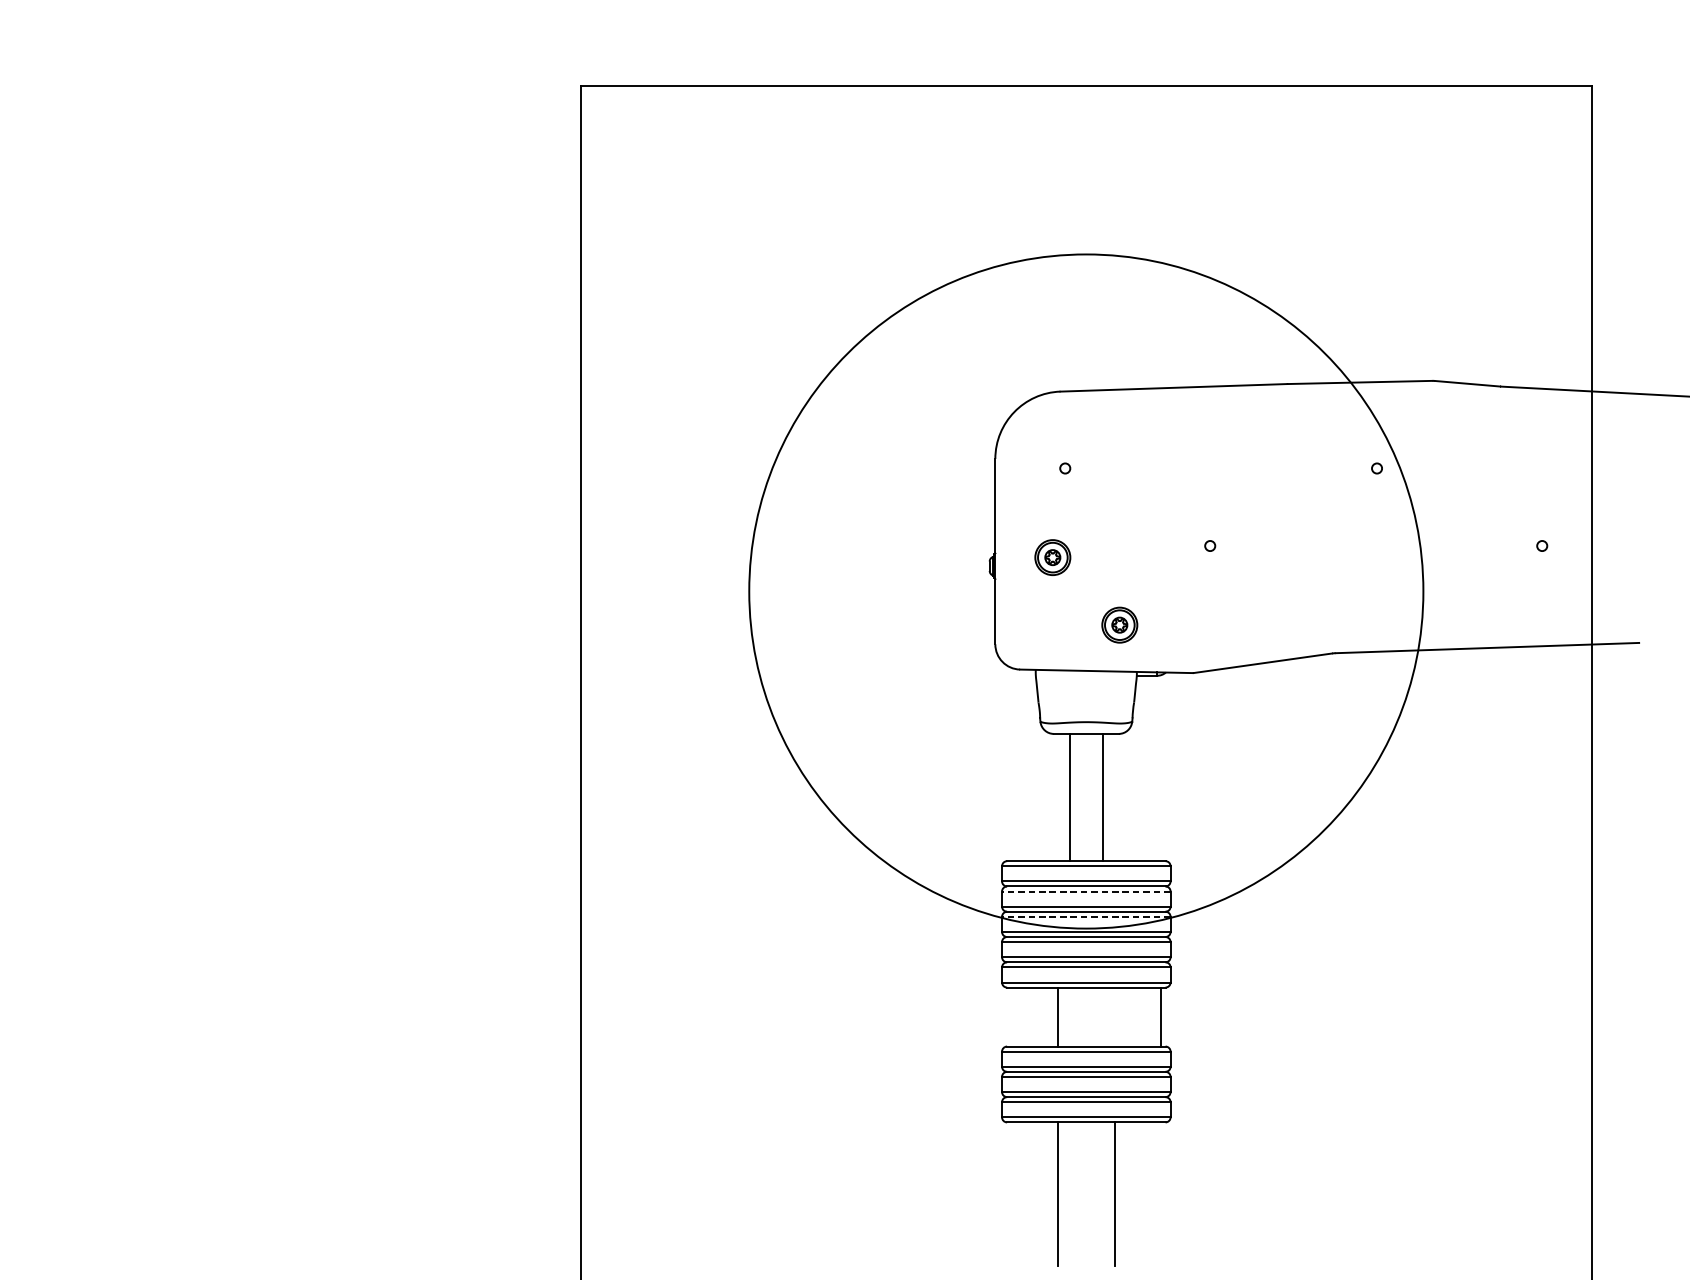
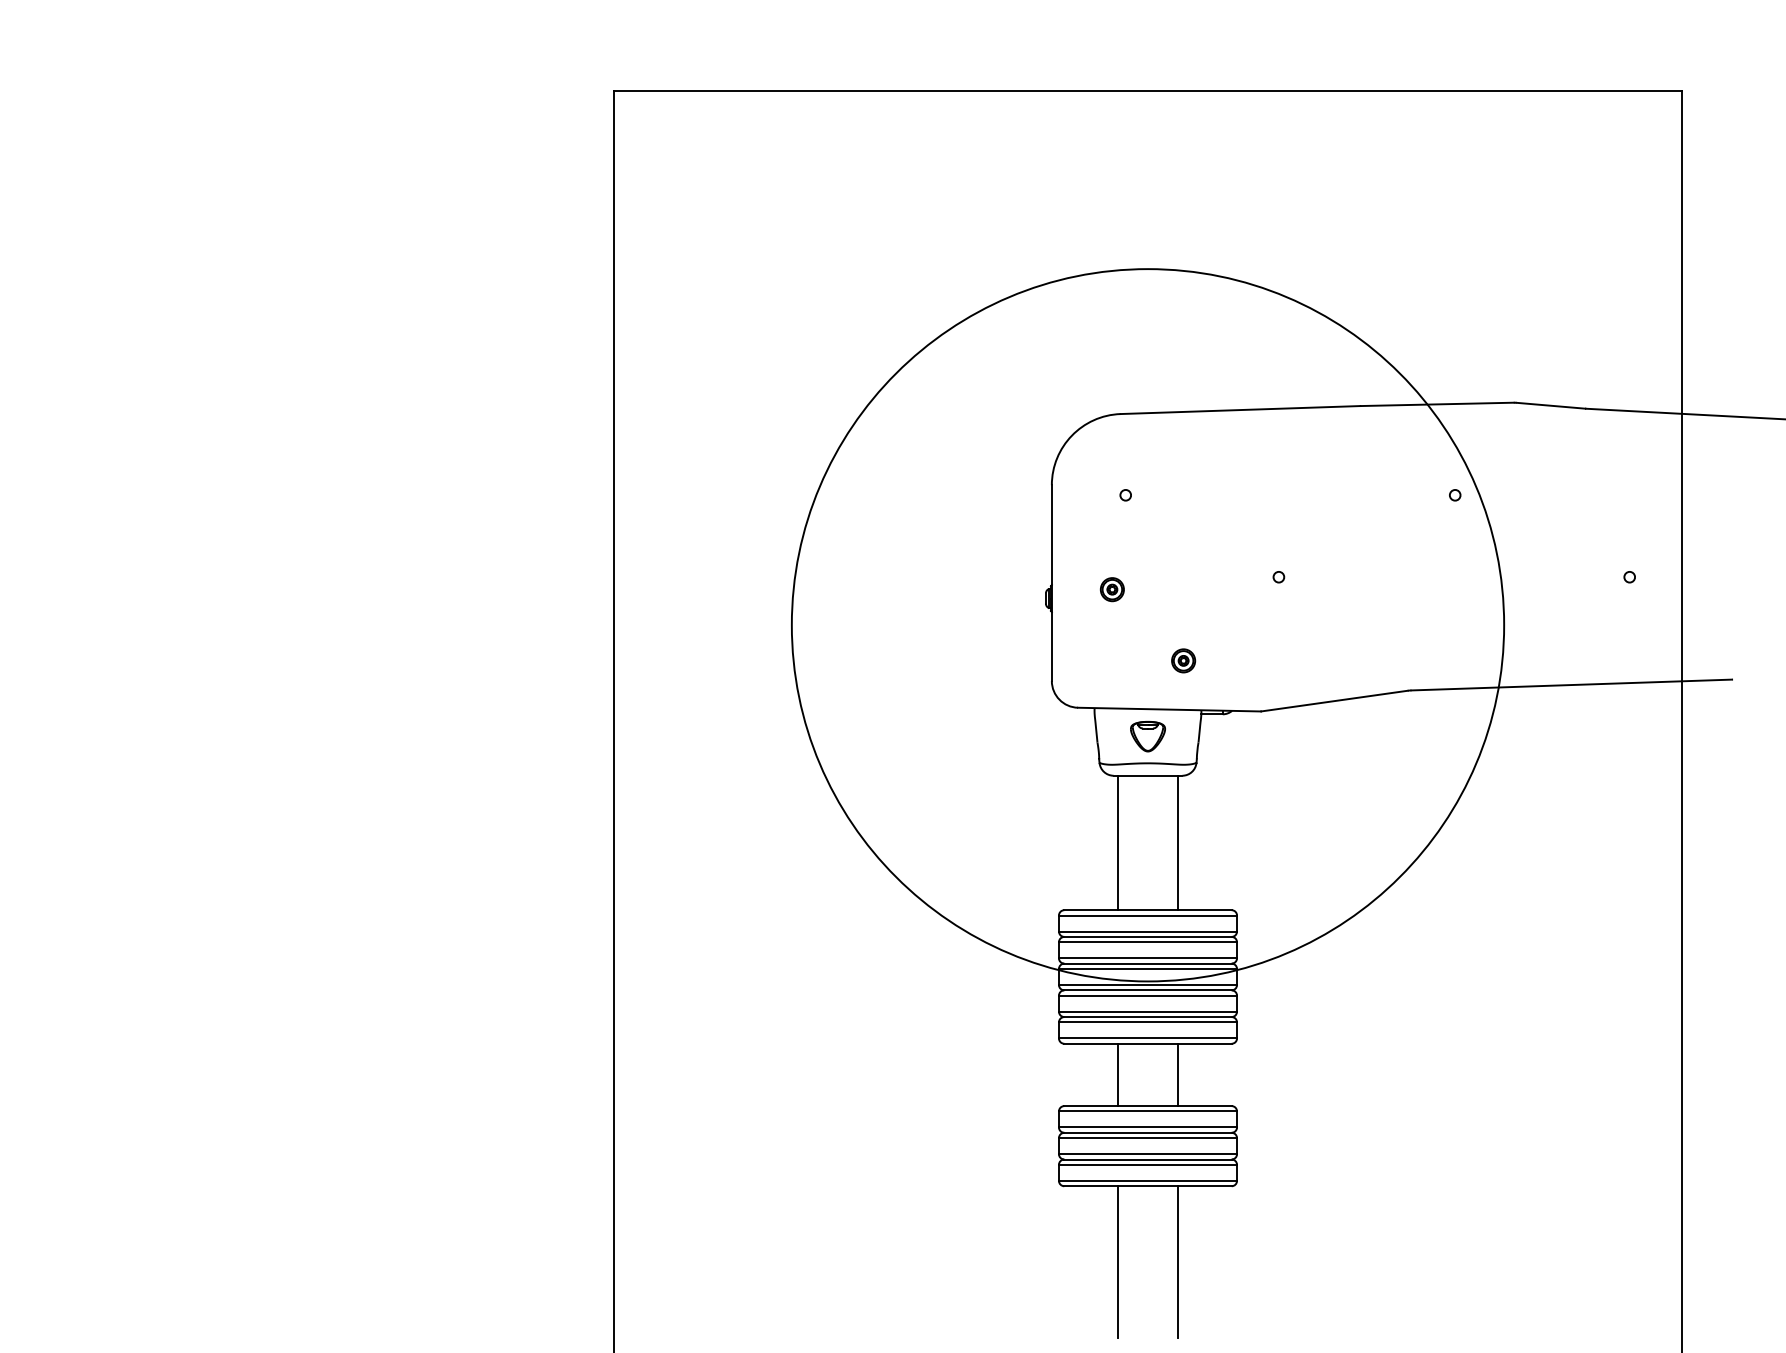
part: (1051, 557) -> (1111, 589), size x0.62
part: (1119, 624) -> (1183, 660), size x0.62
part: (1085, 696) -> (1147, 736), added
line: (1070, 797) -> (1178, 842), moved
line: (1102, 797) -> (1117, 842), moved
line: (1085, 891) -> (1147, 942), dashed -> solid
line: (1085, 916) -> (1147, 968), dashed -> solid
line: (1161, 1016) -> (1178, 1074), moved

